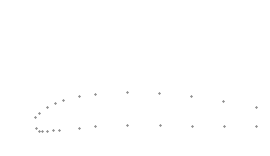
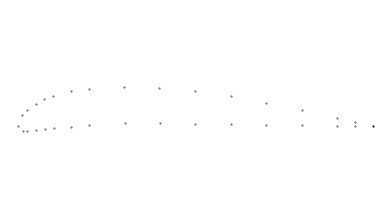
part: (47, 129) -> (36, 128), size x1.43

